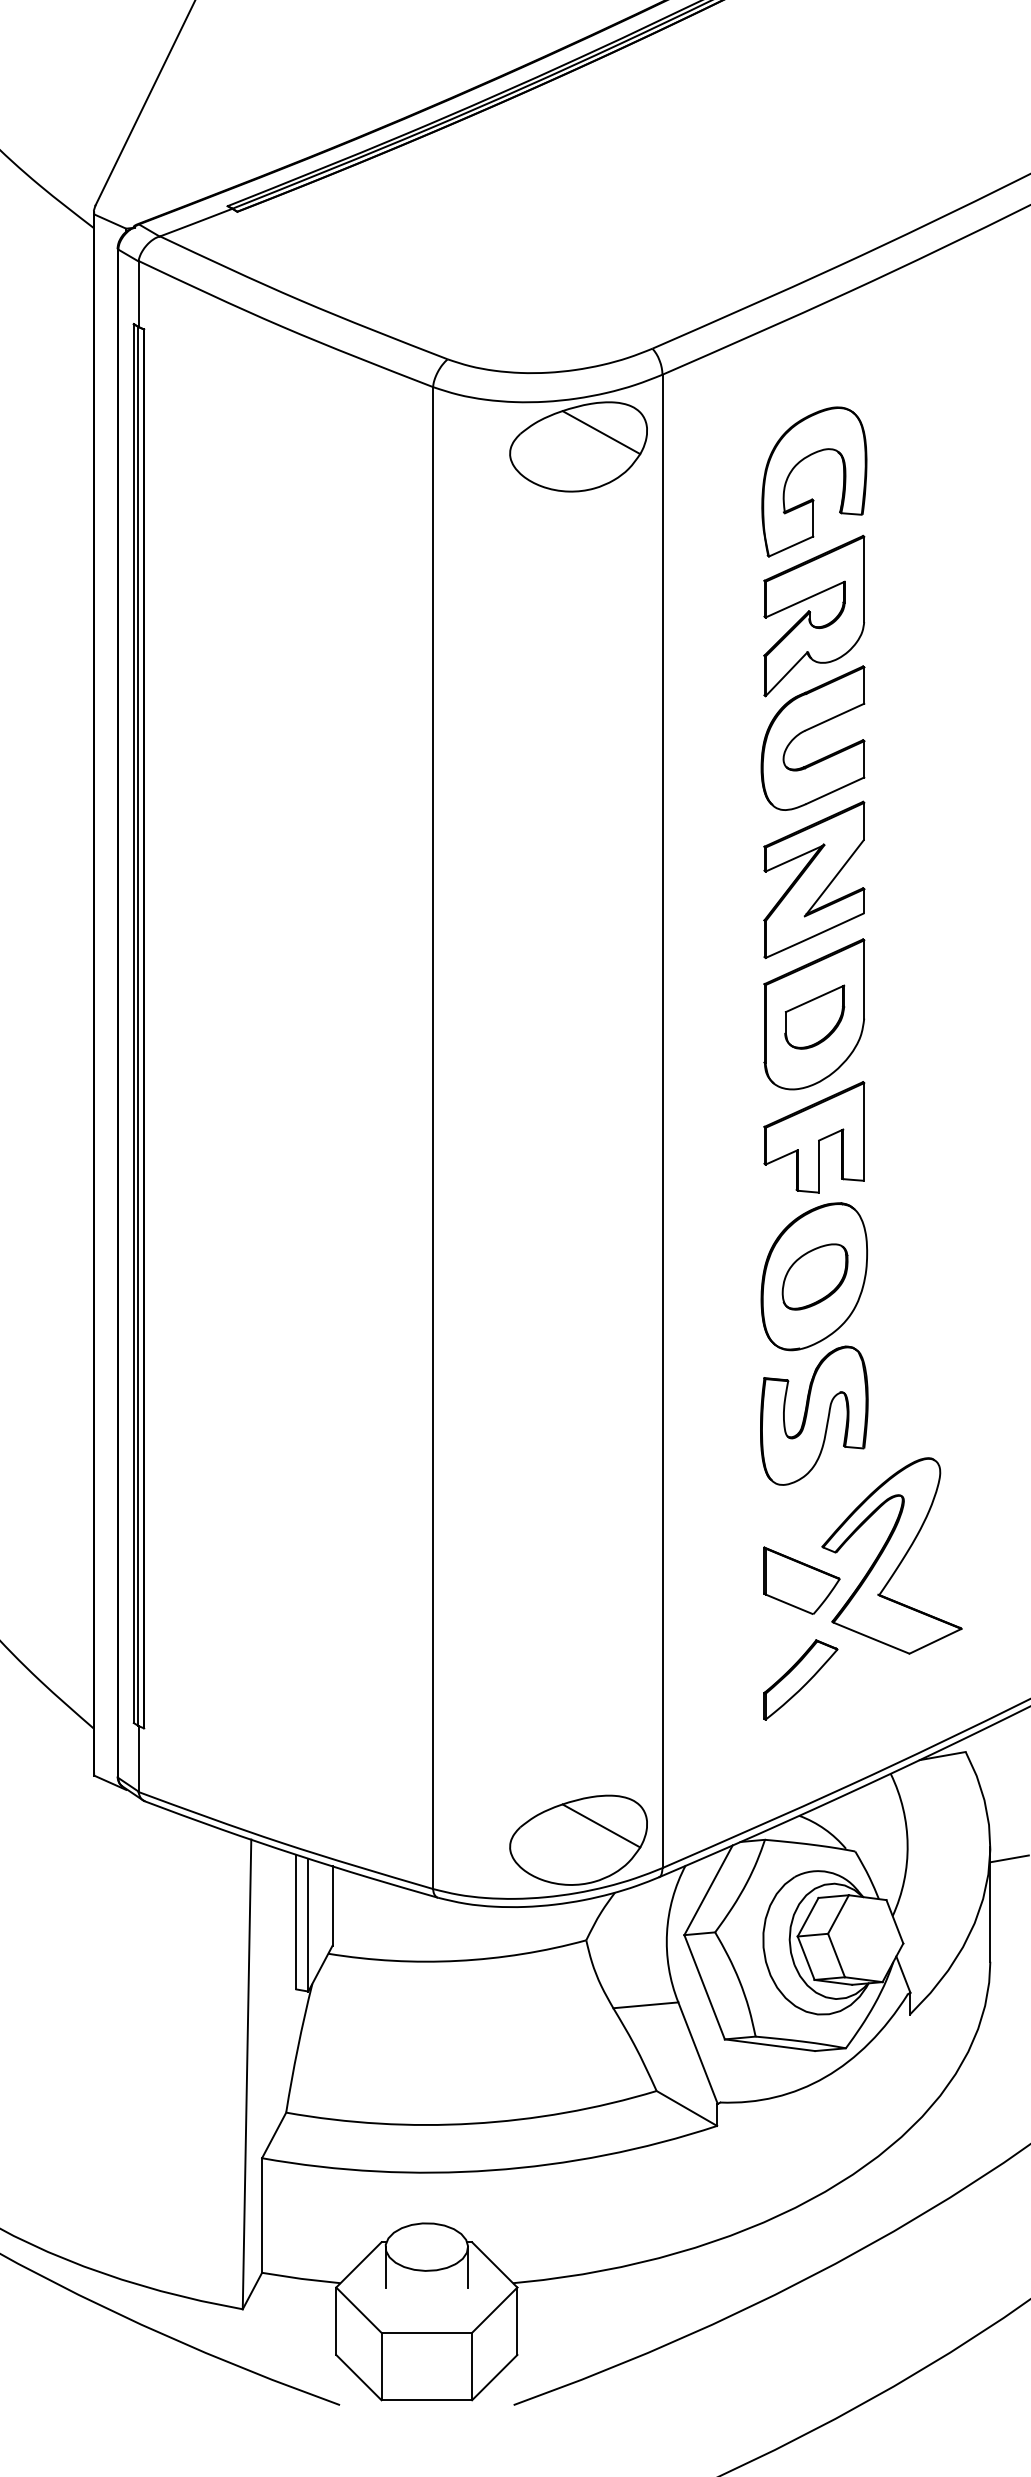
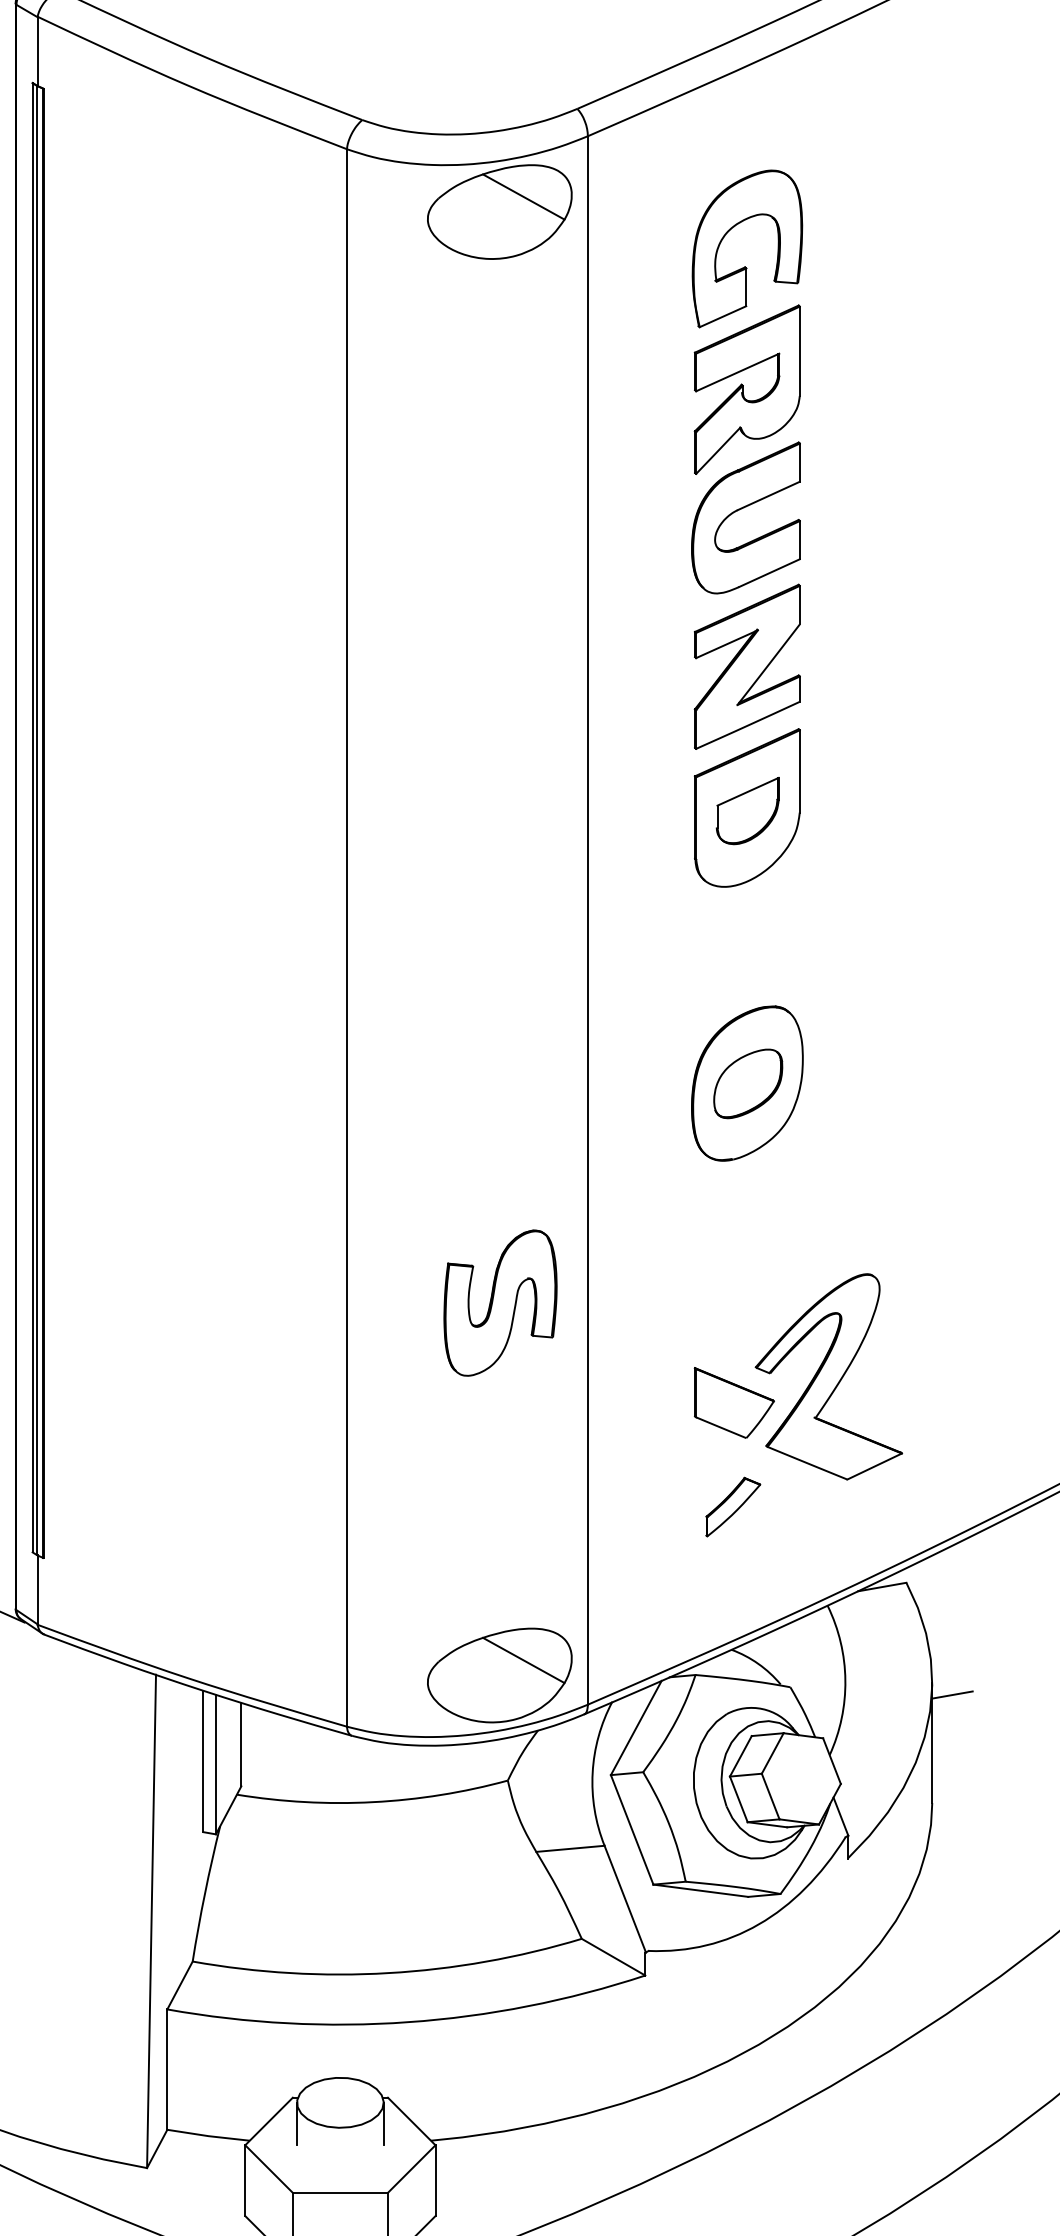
part: (814, 1137) -> (747, 937), removed
part: (814, 1415) -> (500, 1302), moved
part: (800, 1679) -> (732, 1506), size x0.7

